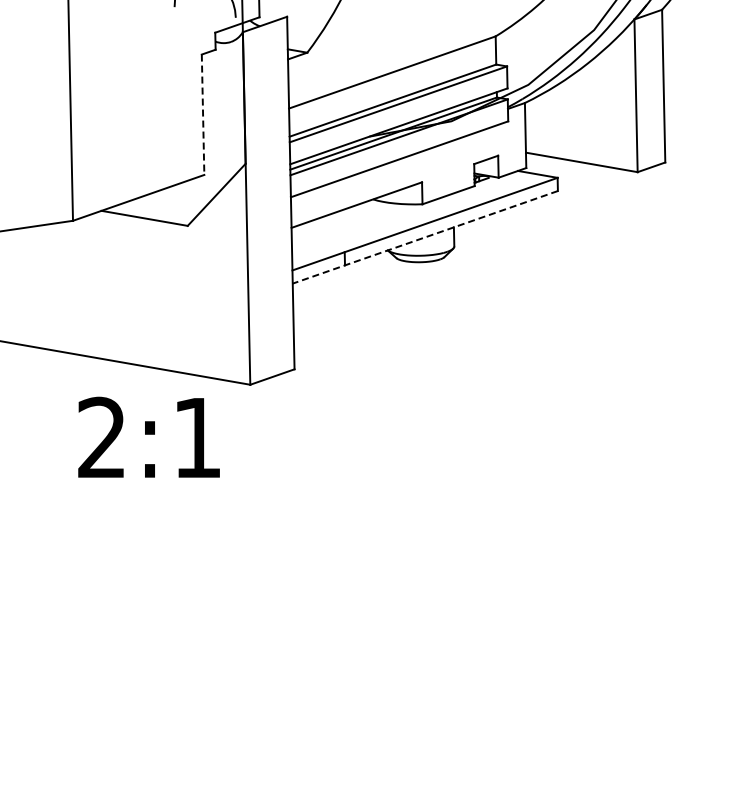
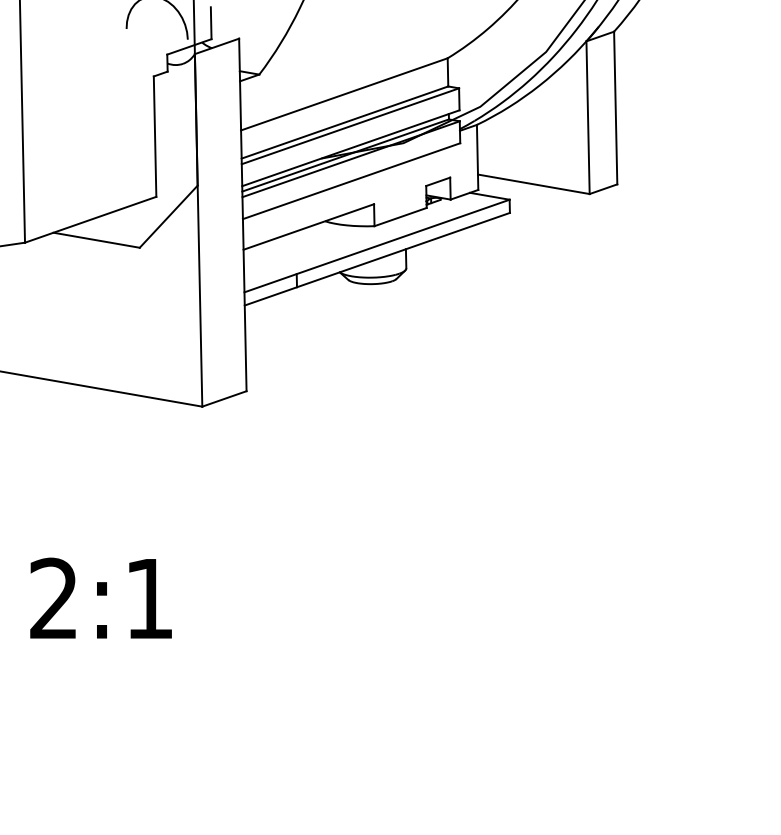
line: (203, 115) -> (155, 137), dashed -> solid
line: (424, 237) -> (376, 259), dashed -> solid
text: (148, 436) -> (100, 597), moved

